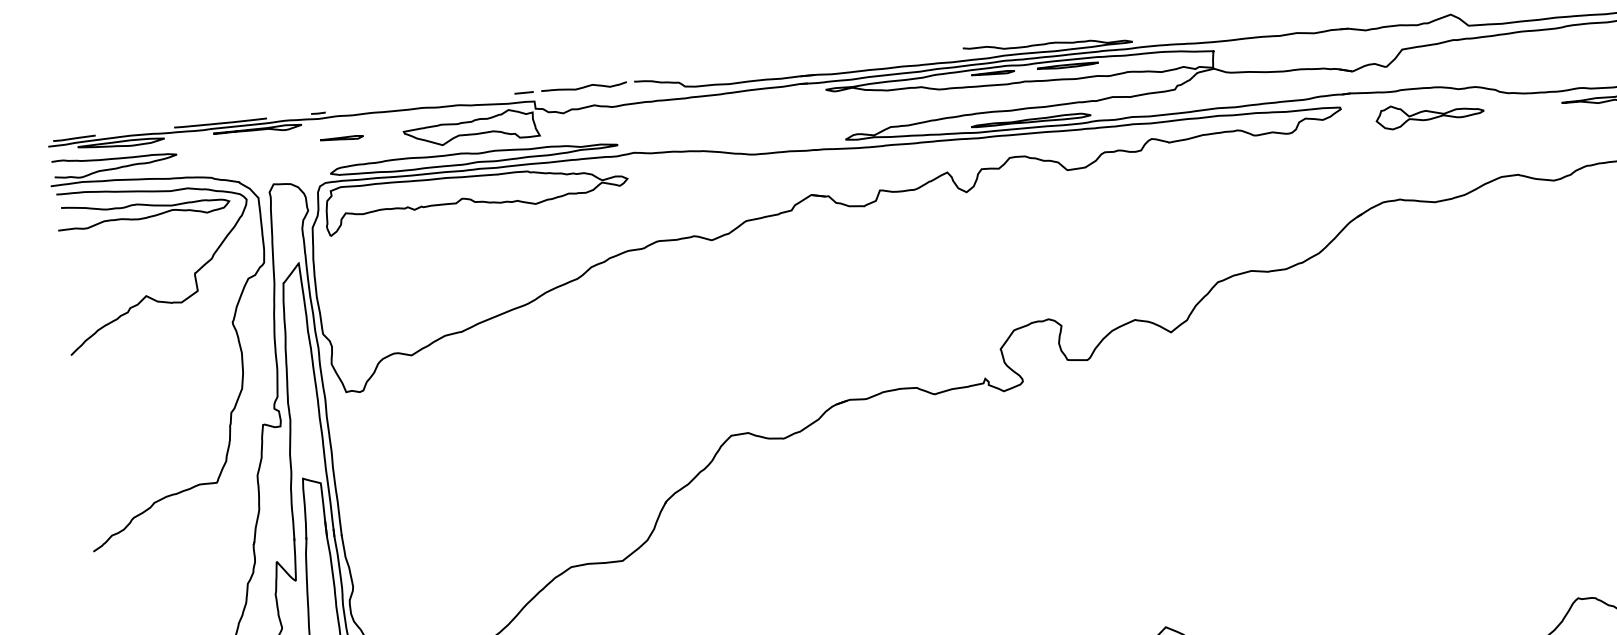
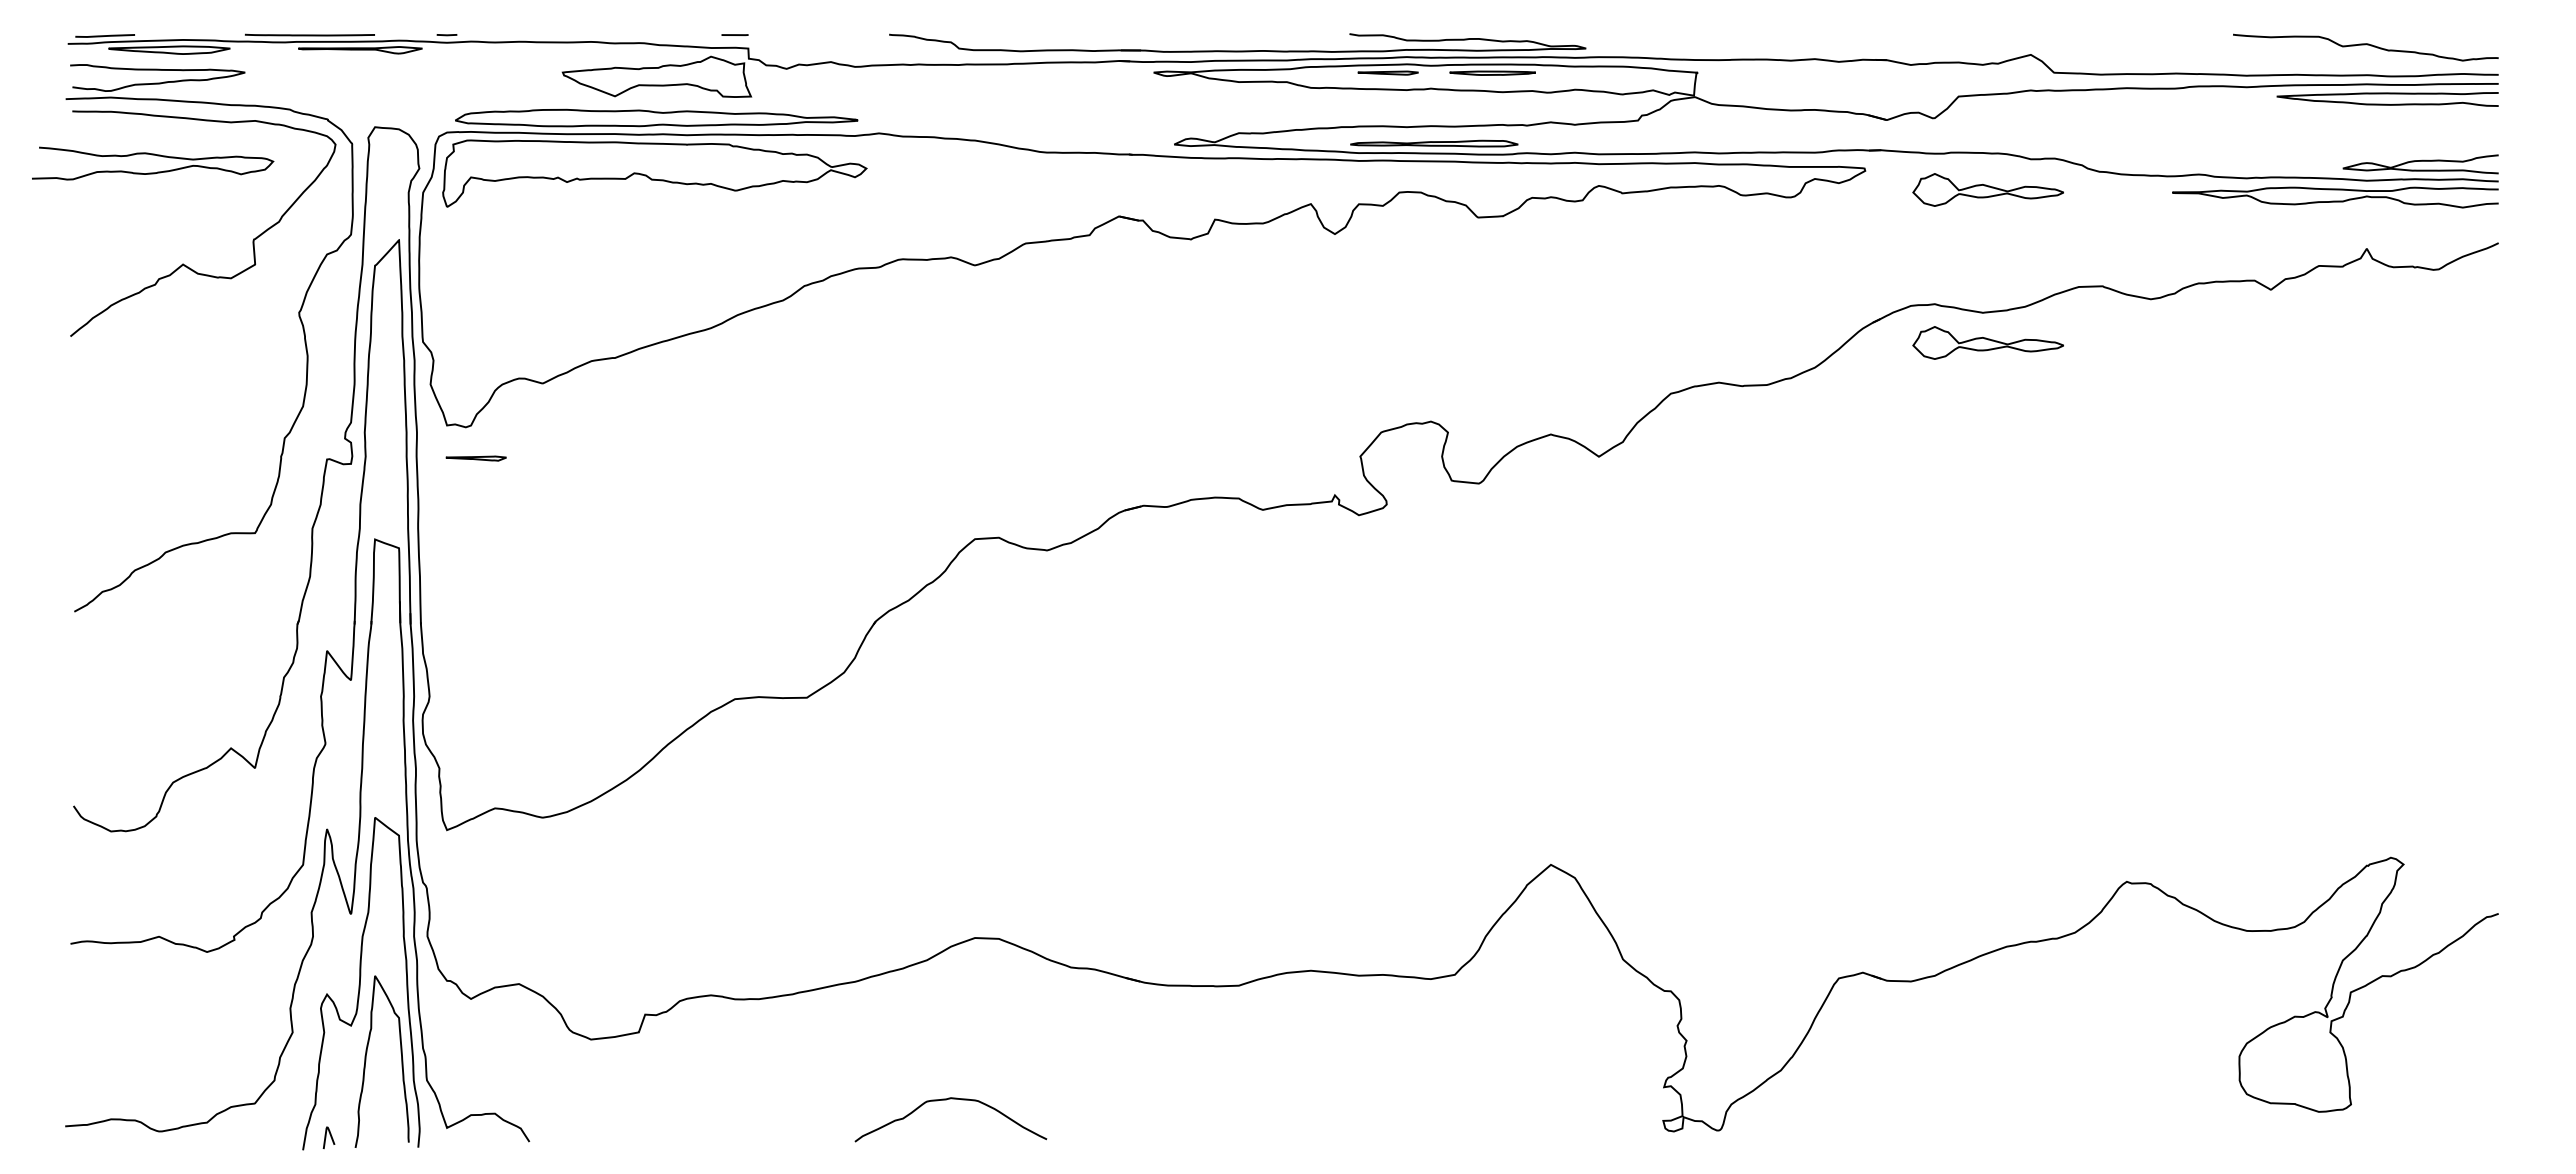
curve: (583, 87) -> (818, 35), removed
part: (341, 138) -> (475, 458), moved
curve: (143, 205) -> (153, 155), moved
part: (1440, 223) -> (1987, 342), added

